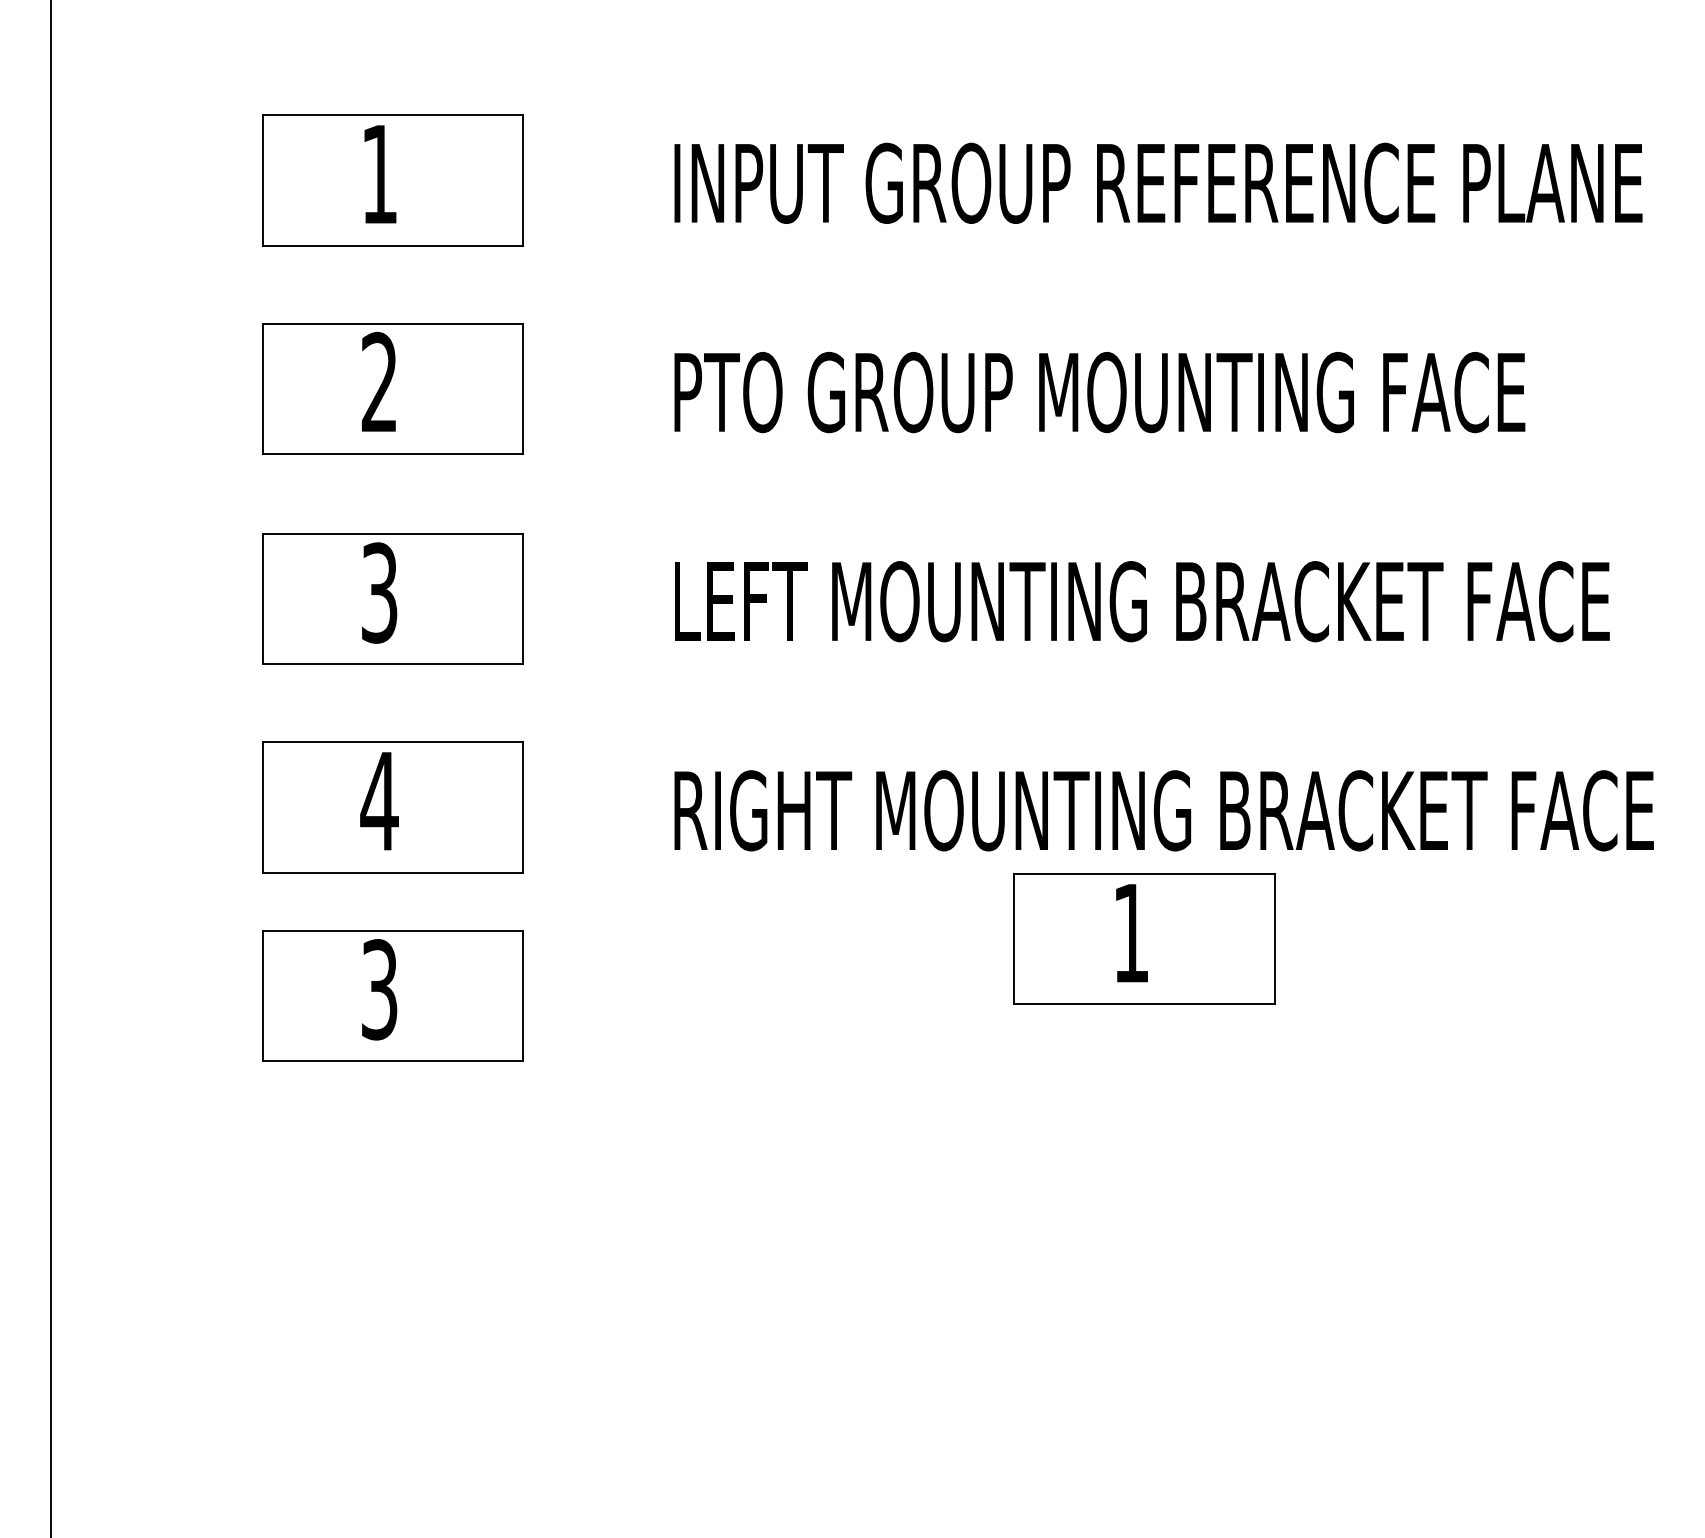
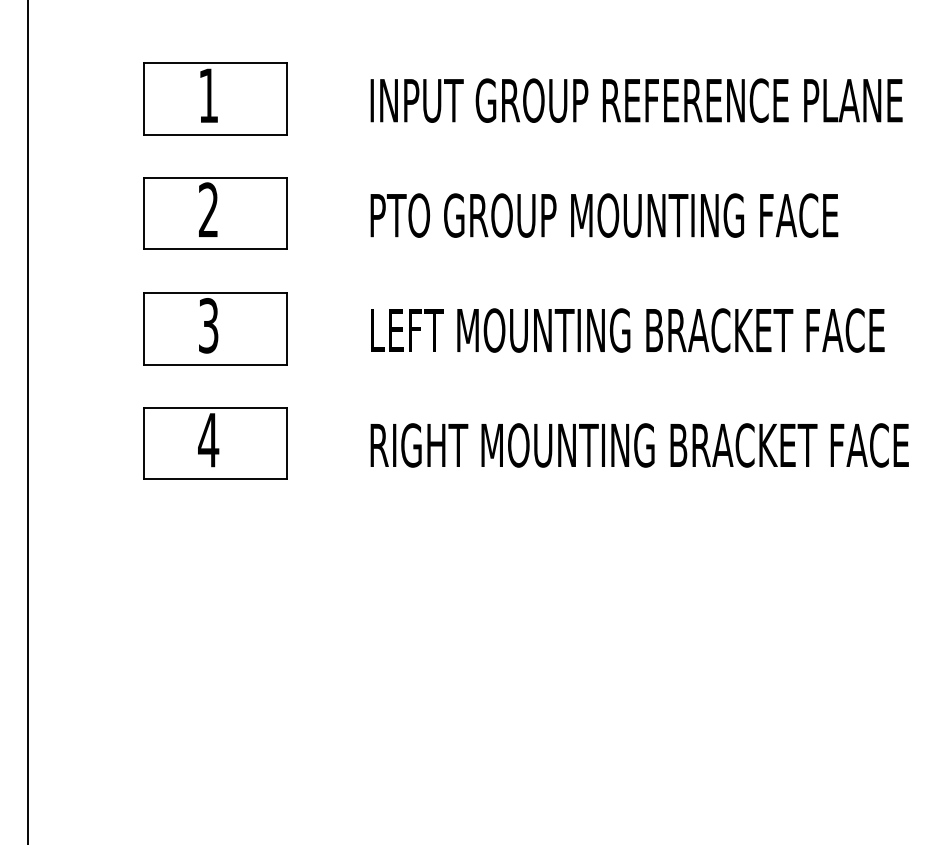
part: (1143, 938) -> (628, 515), removed
part: (392, 994) -> (215, 546), removed

